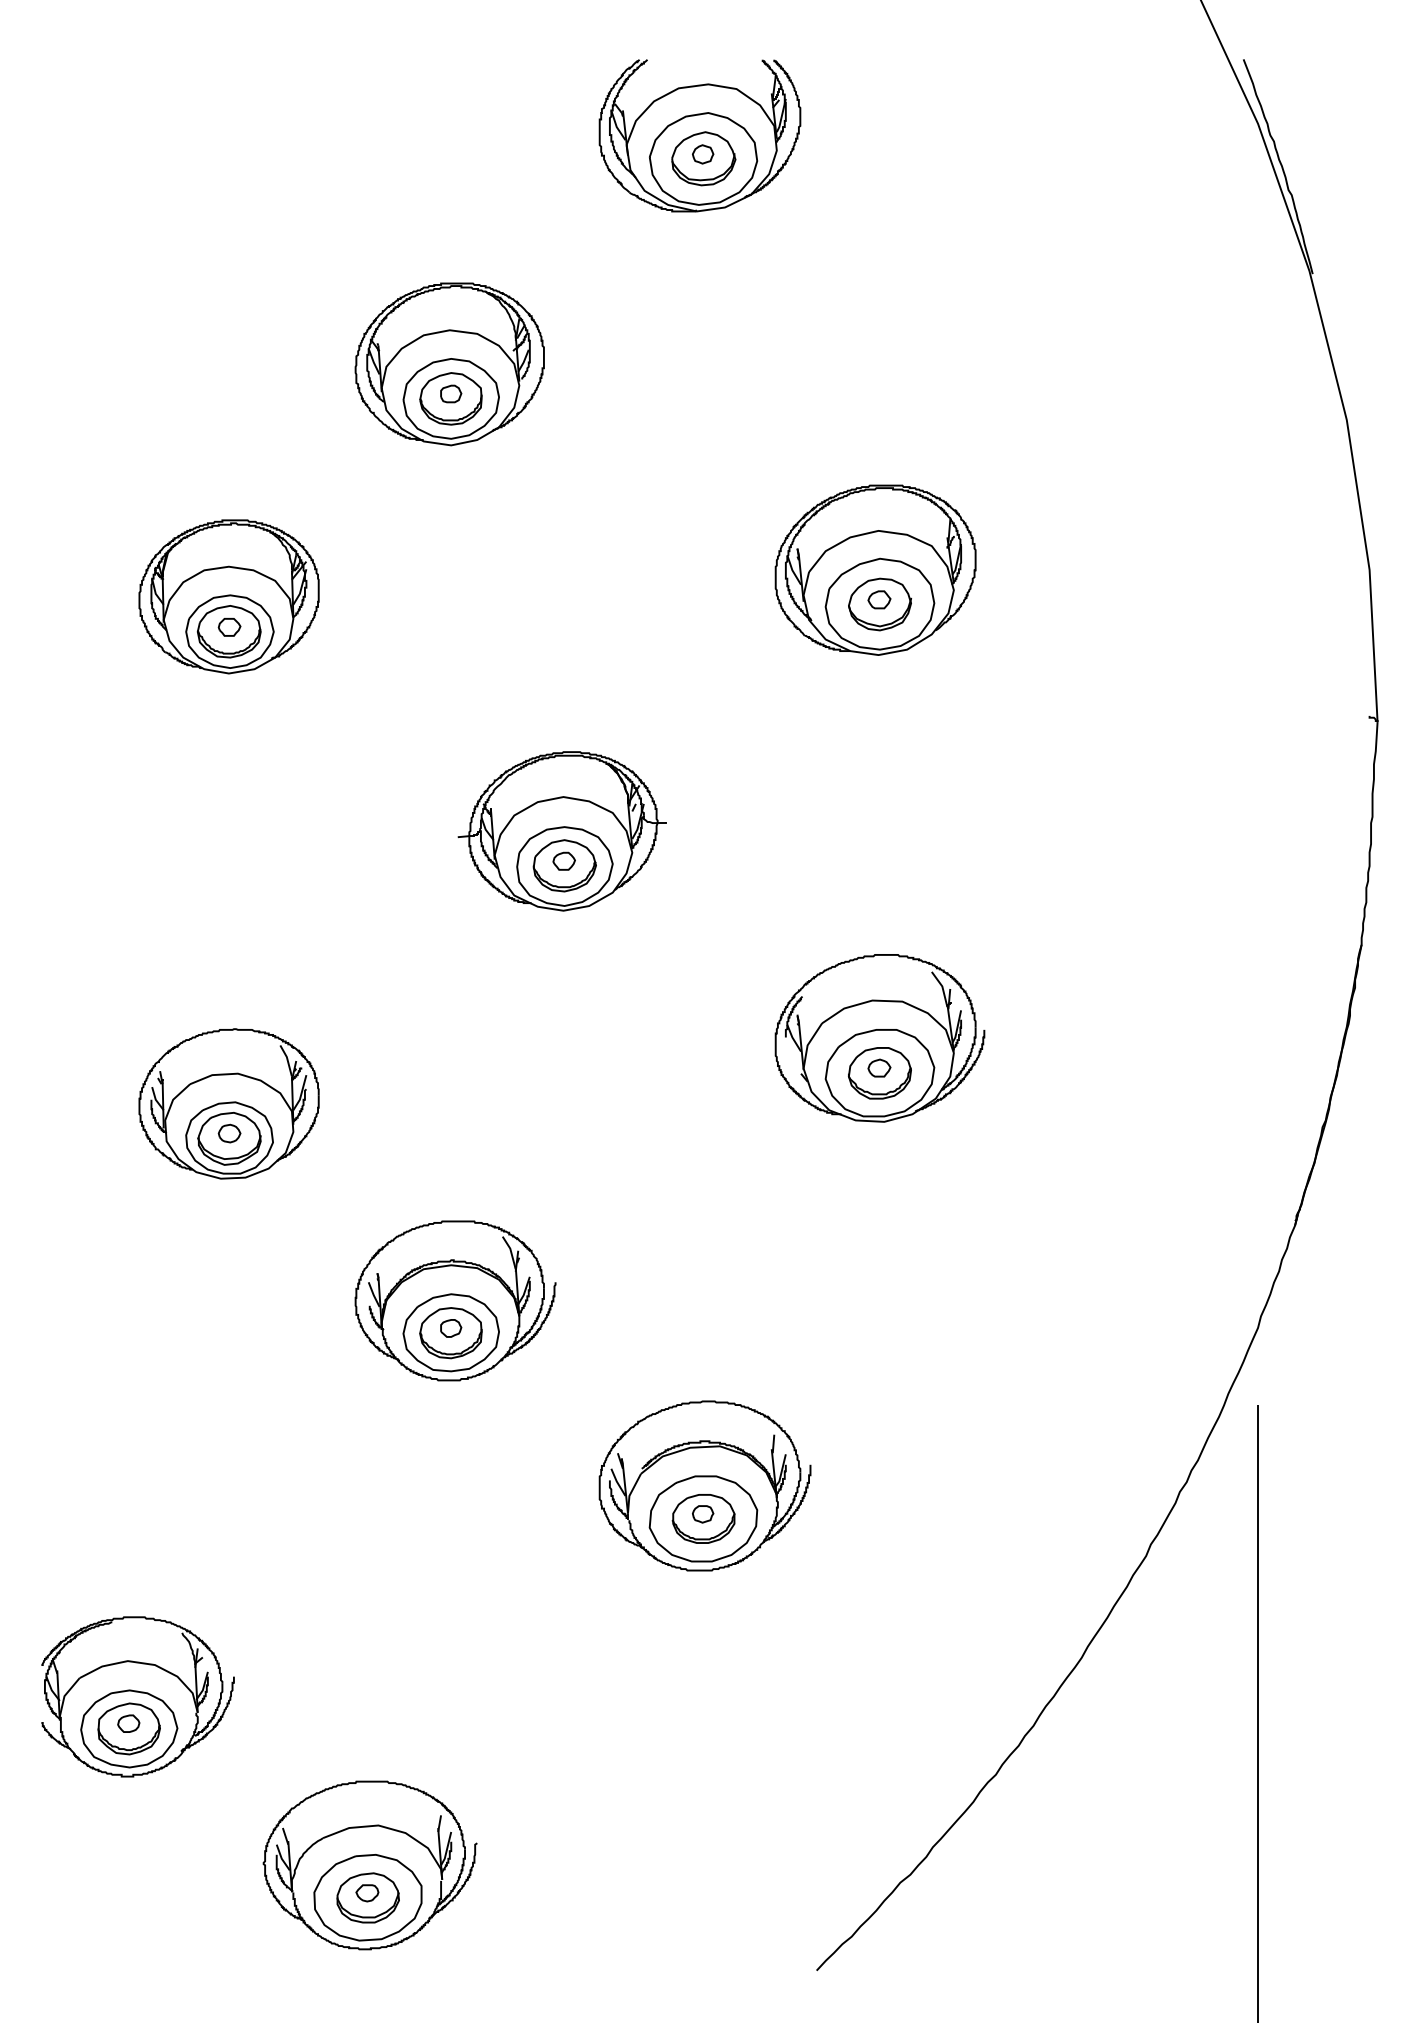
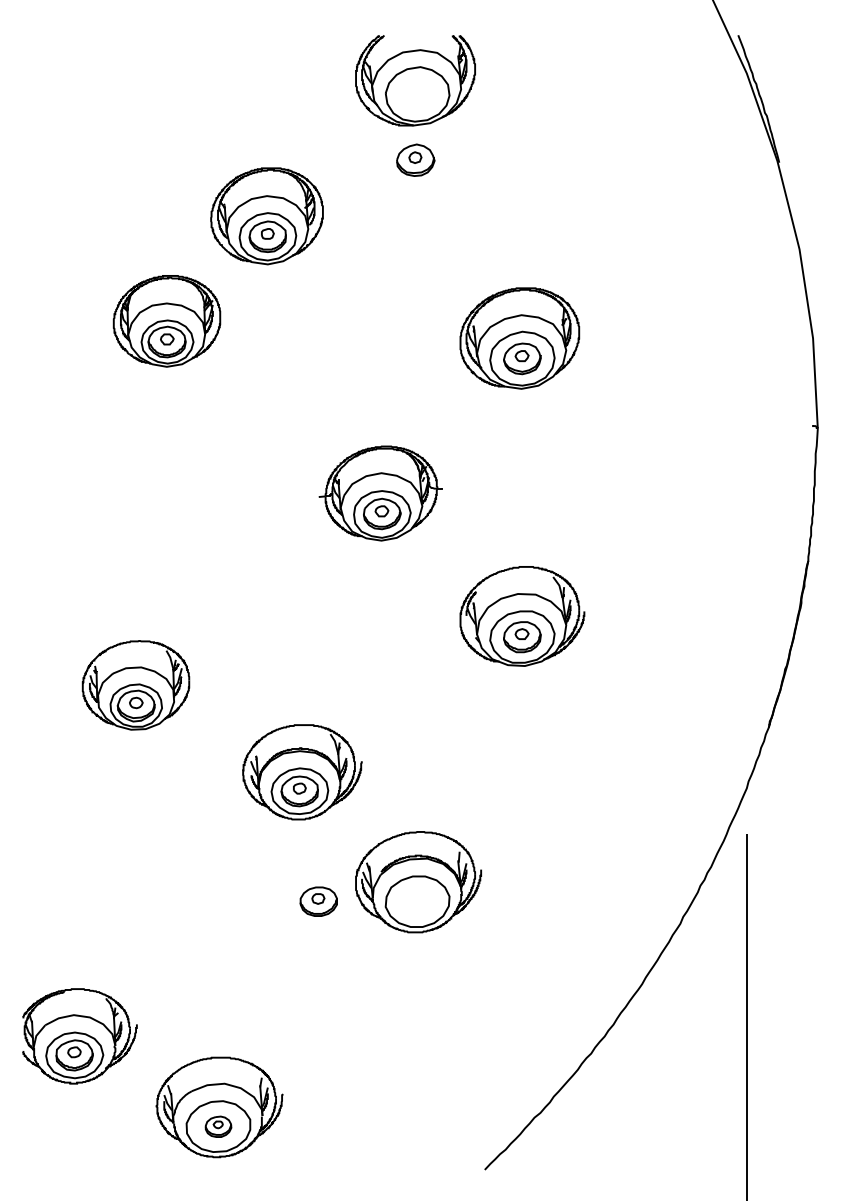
part: (703, 157) -> (415, 159), moved
part: (228, 597) -> (166, 321), moved
part: (561, 831) -> (380, 493), moved
part: (228, 1104) -> (135, 685), moved
part: (455, 1301) -> (302, 772), moved
part: (703, 1518) -> (318, 901), moved
part: (137, 1697) -> (79, 1036), moved
part: (368, 1897) -> (218, 1126), size x0.7

